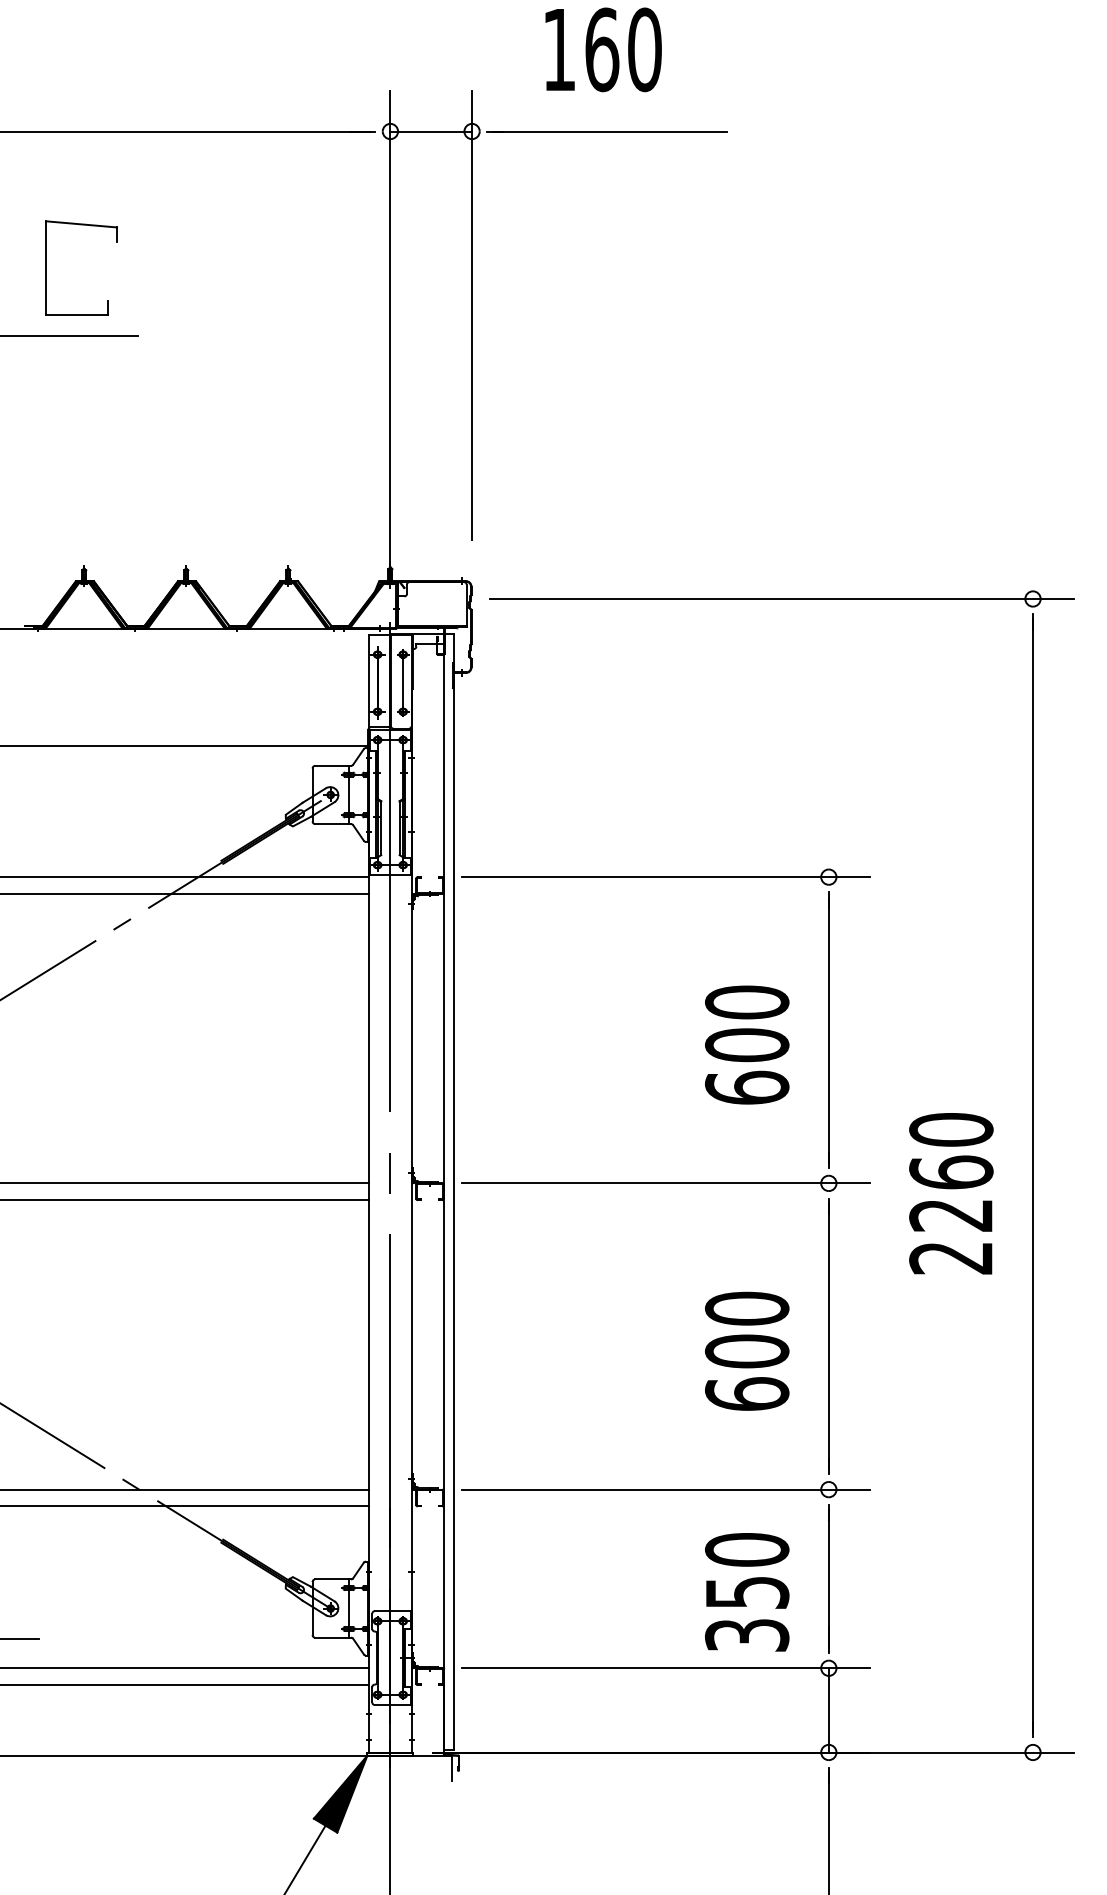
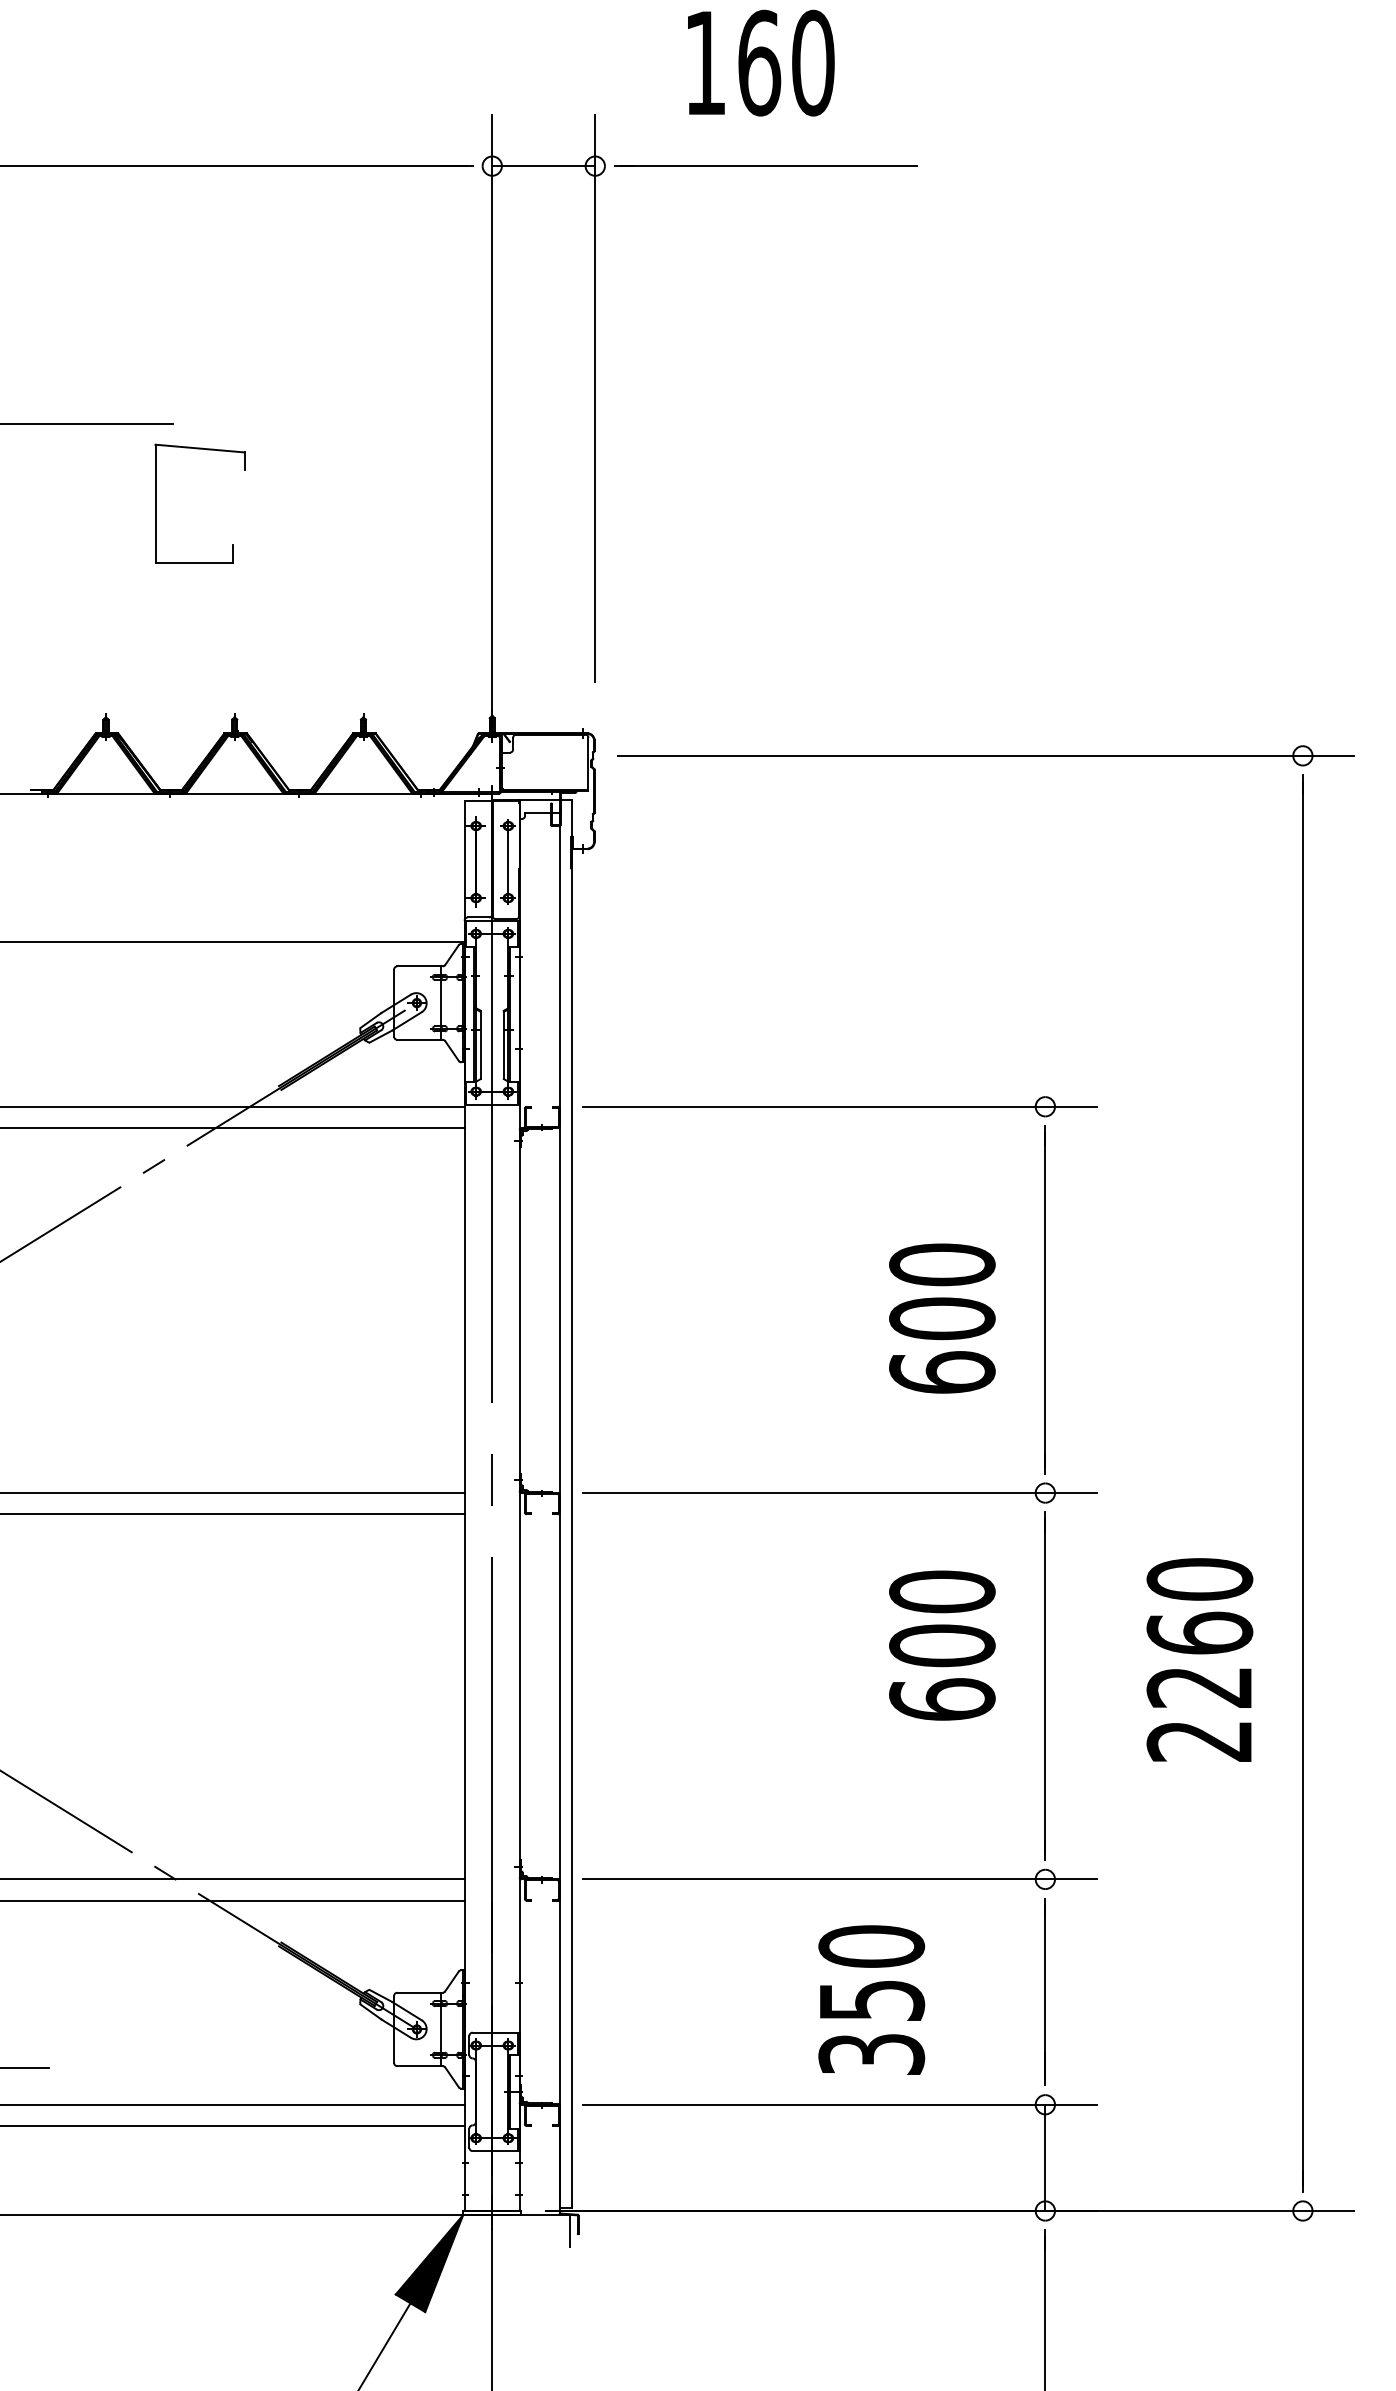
part: (46, 267) -> (155, 502), moved
text: (951, 1193) -> (1200, 1659), moved
text: (747, 1350) -> (942, 1644), moved
text: (747, 1592) -> (872, 2000), moved

